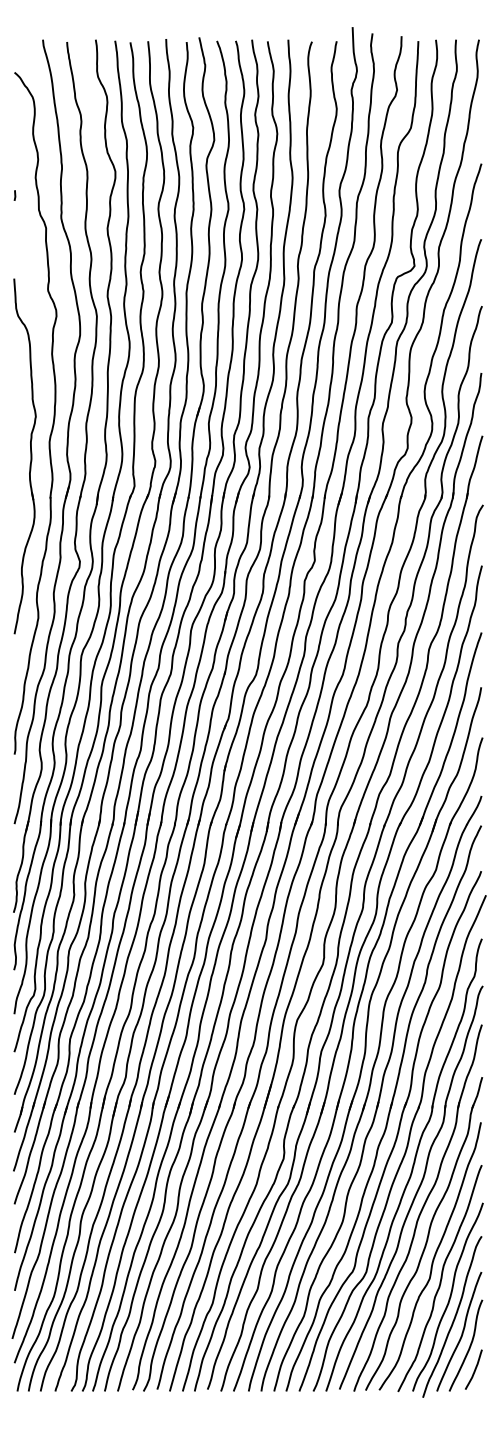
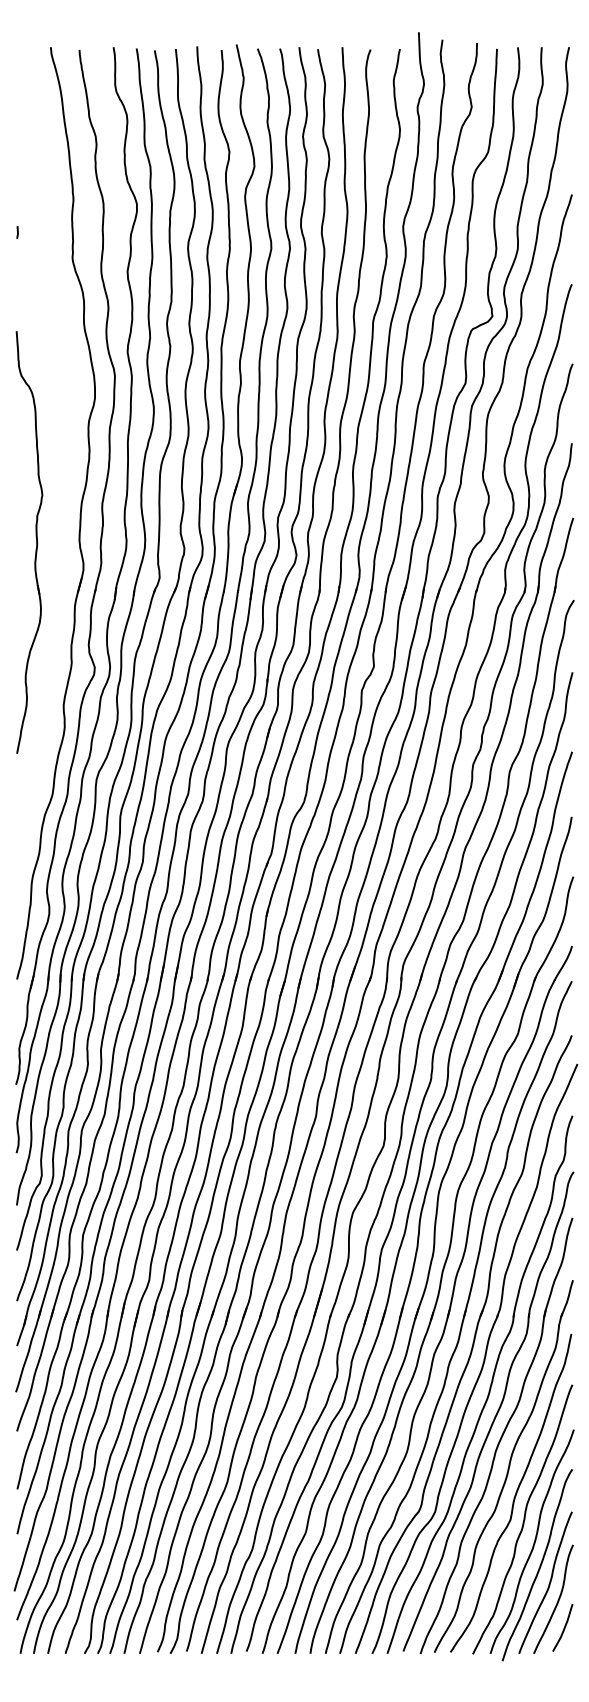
part: (53, 414) -> (63, 492), removed

